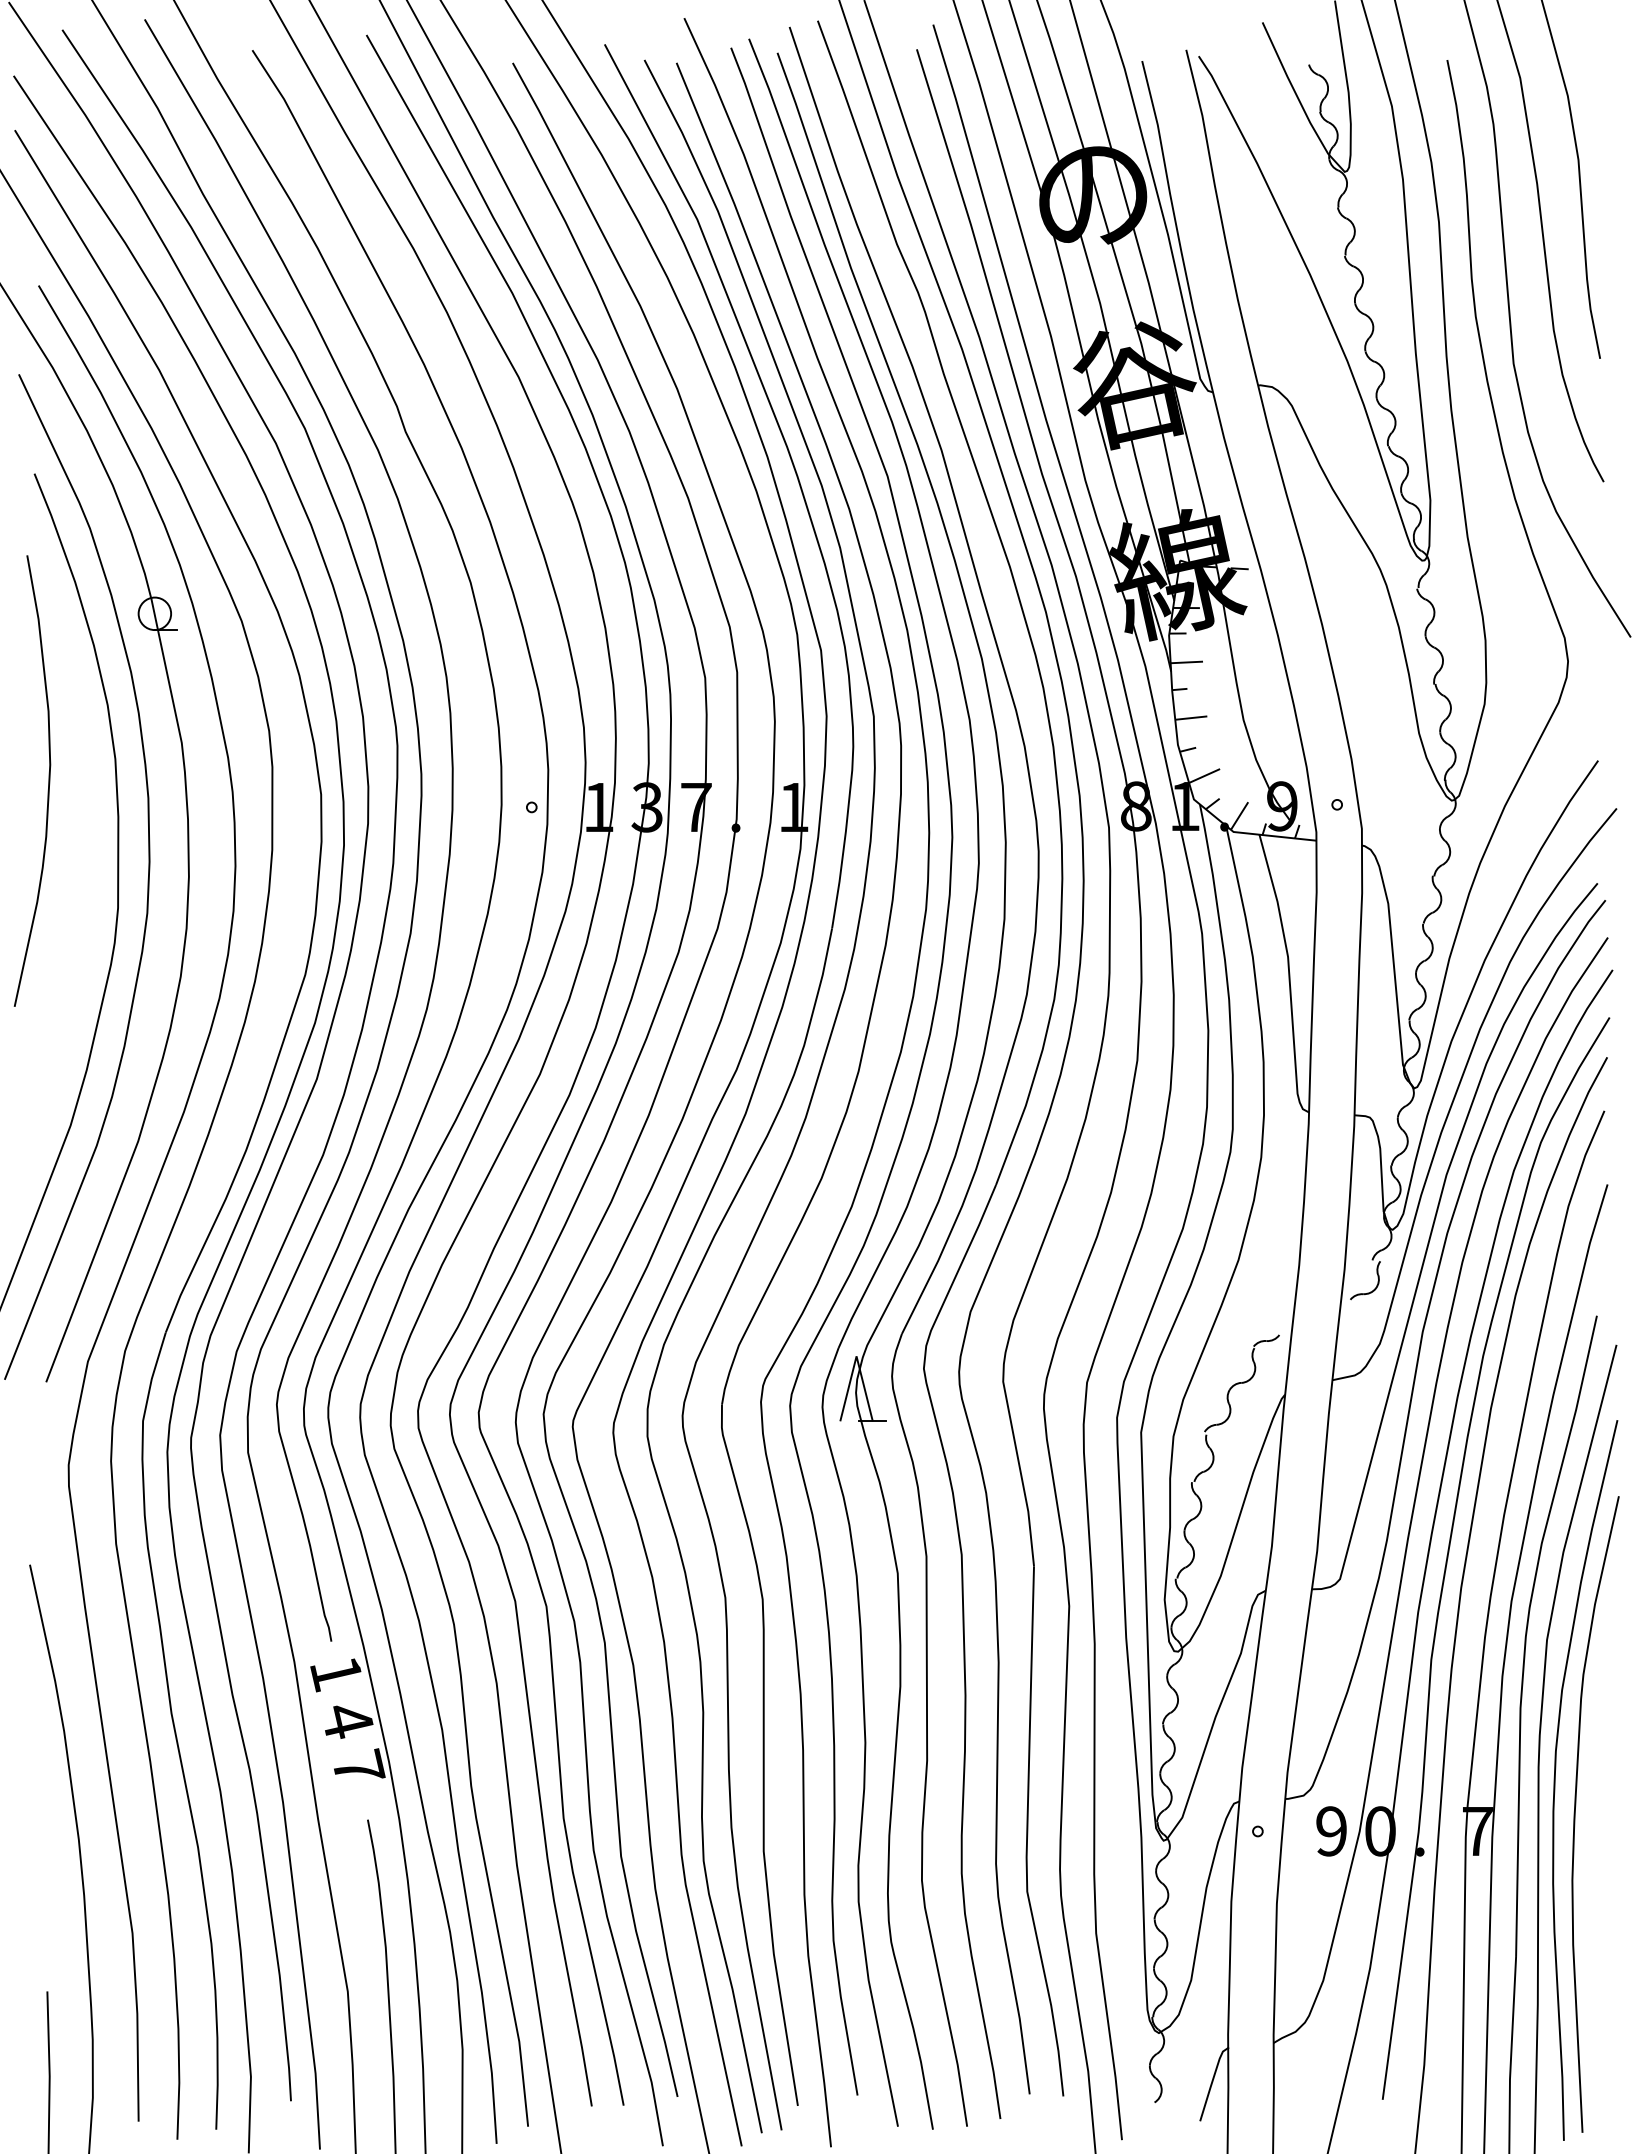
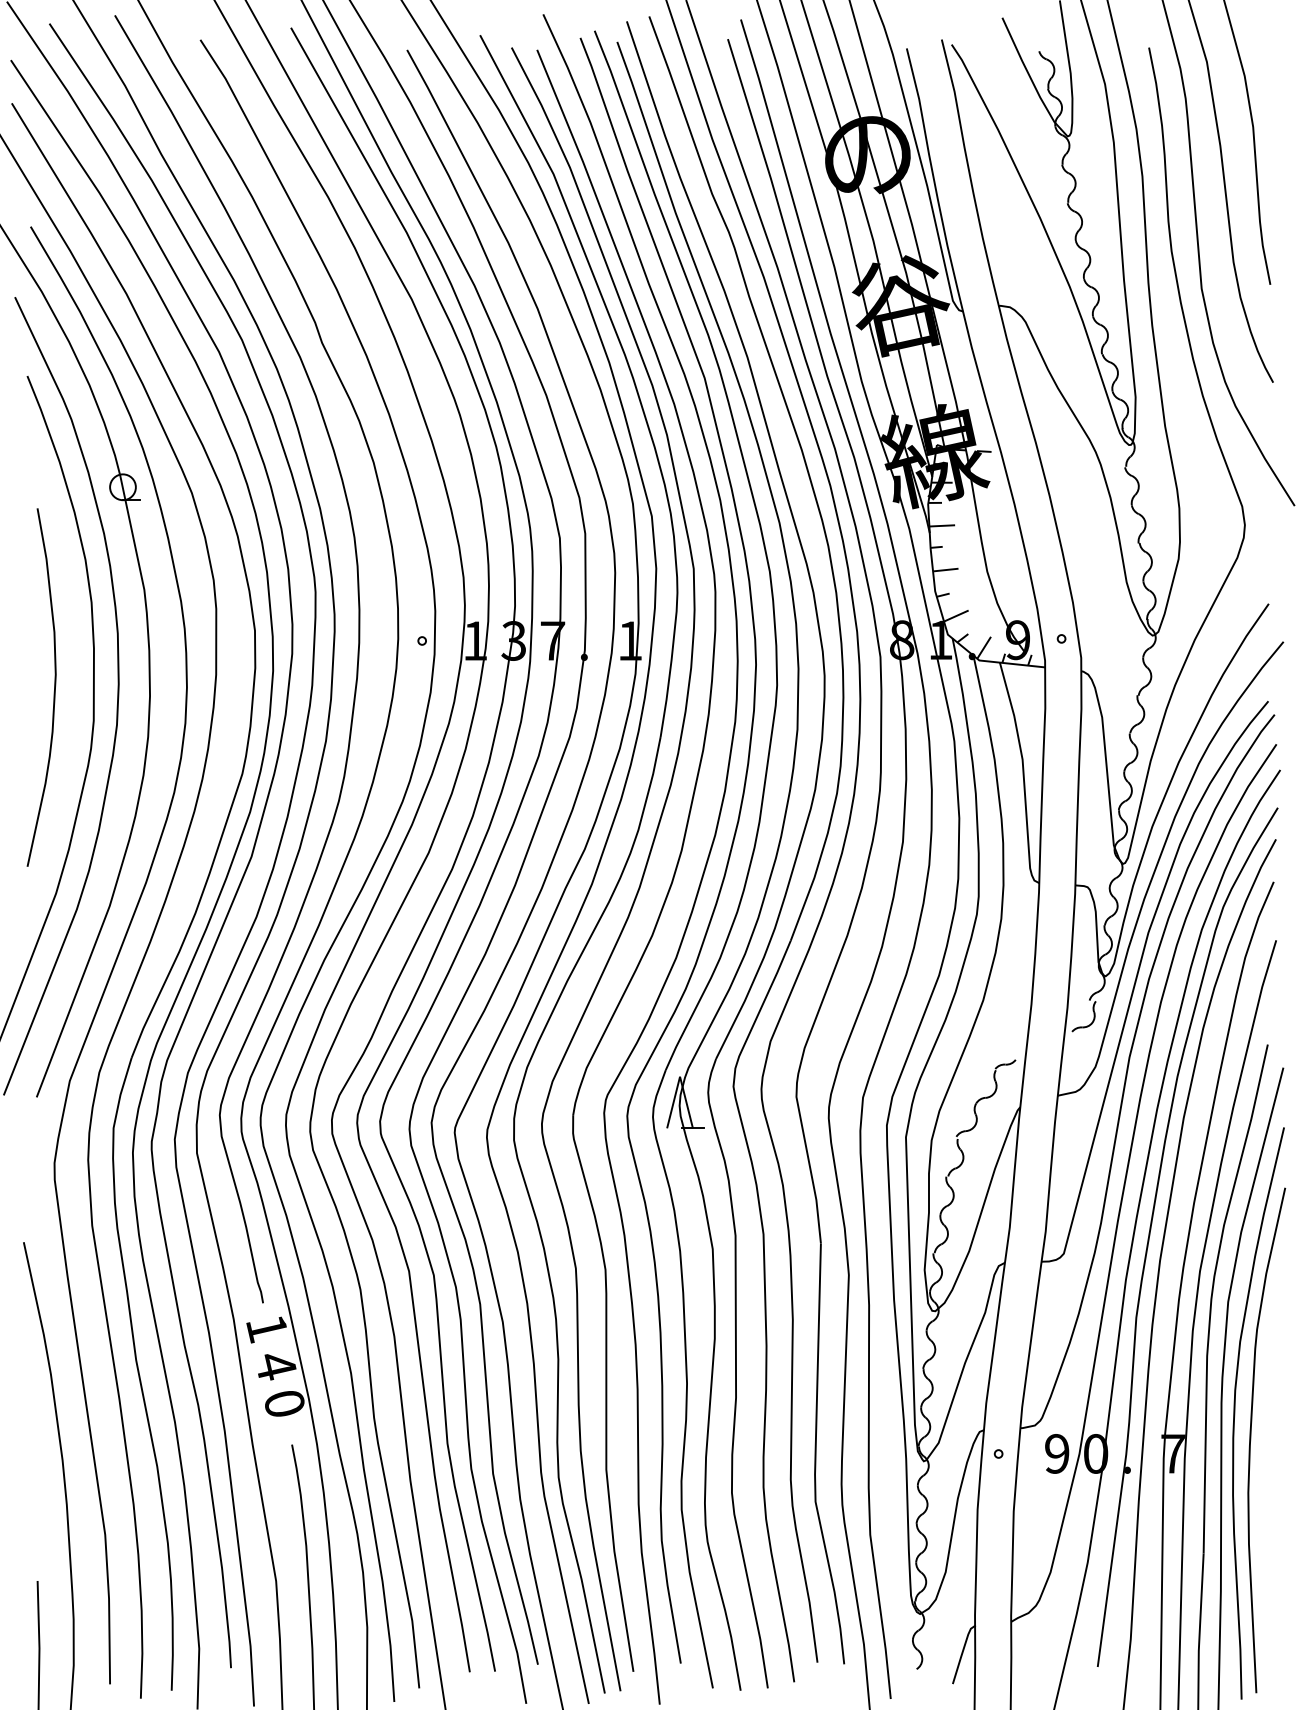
curve: (48, 780) -> (54, 687), moved
text: (359, 1766) -> (285, 1402), 7 -> 0

